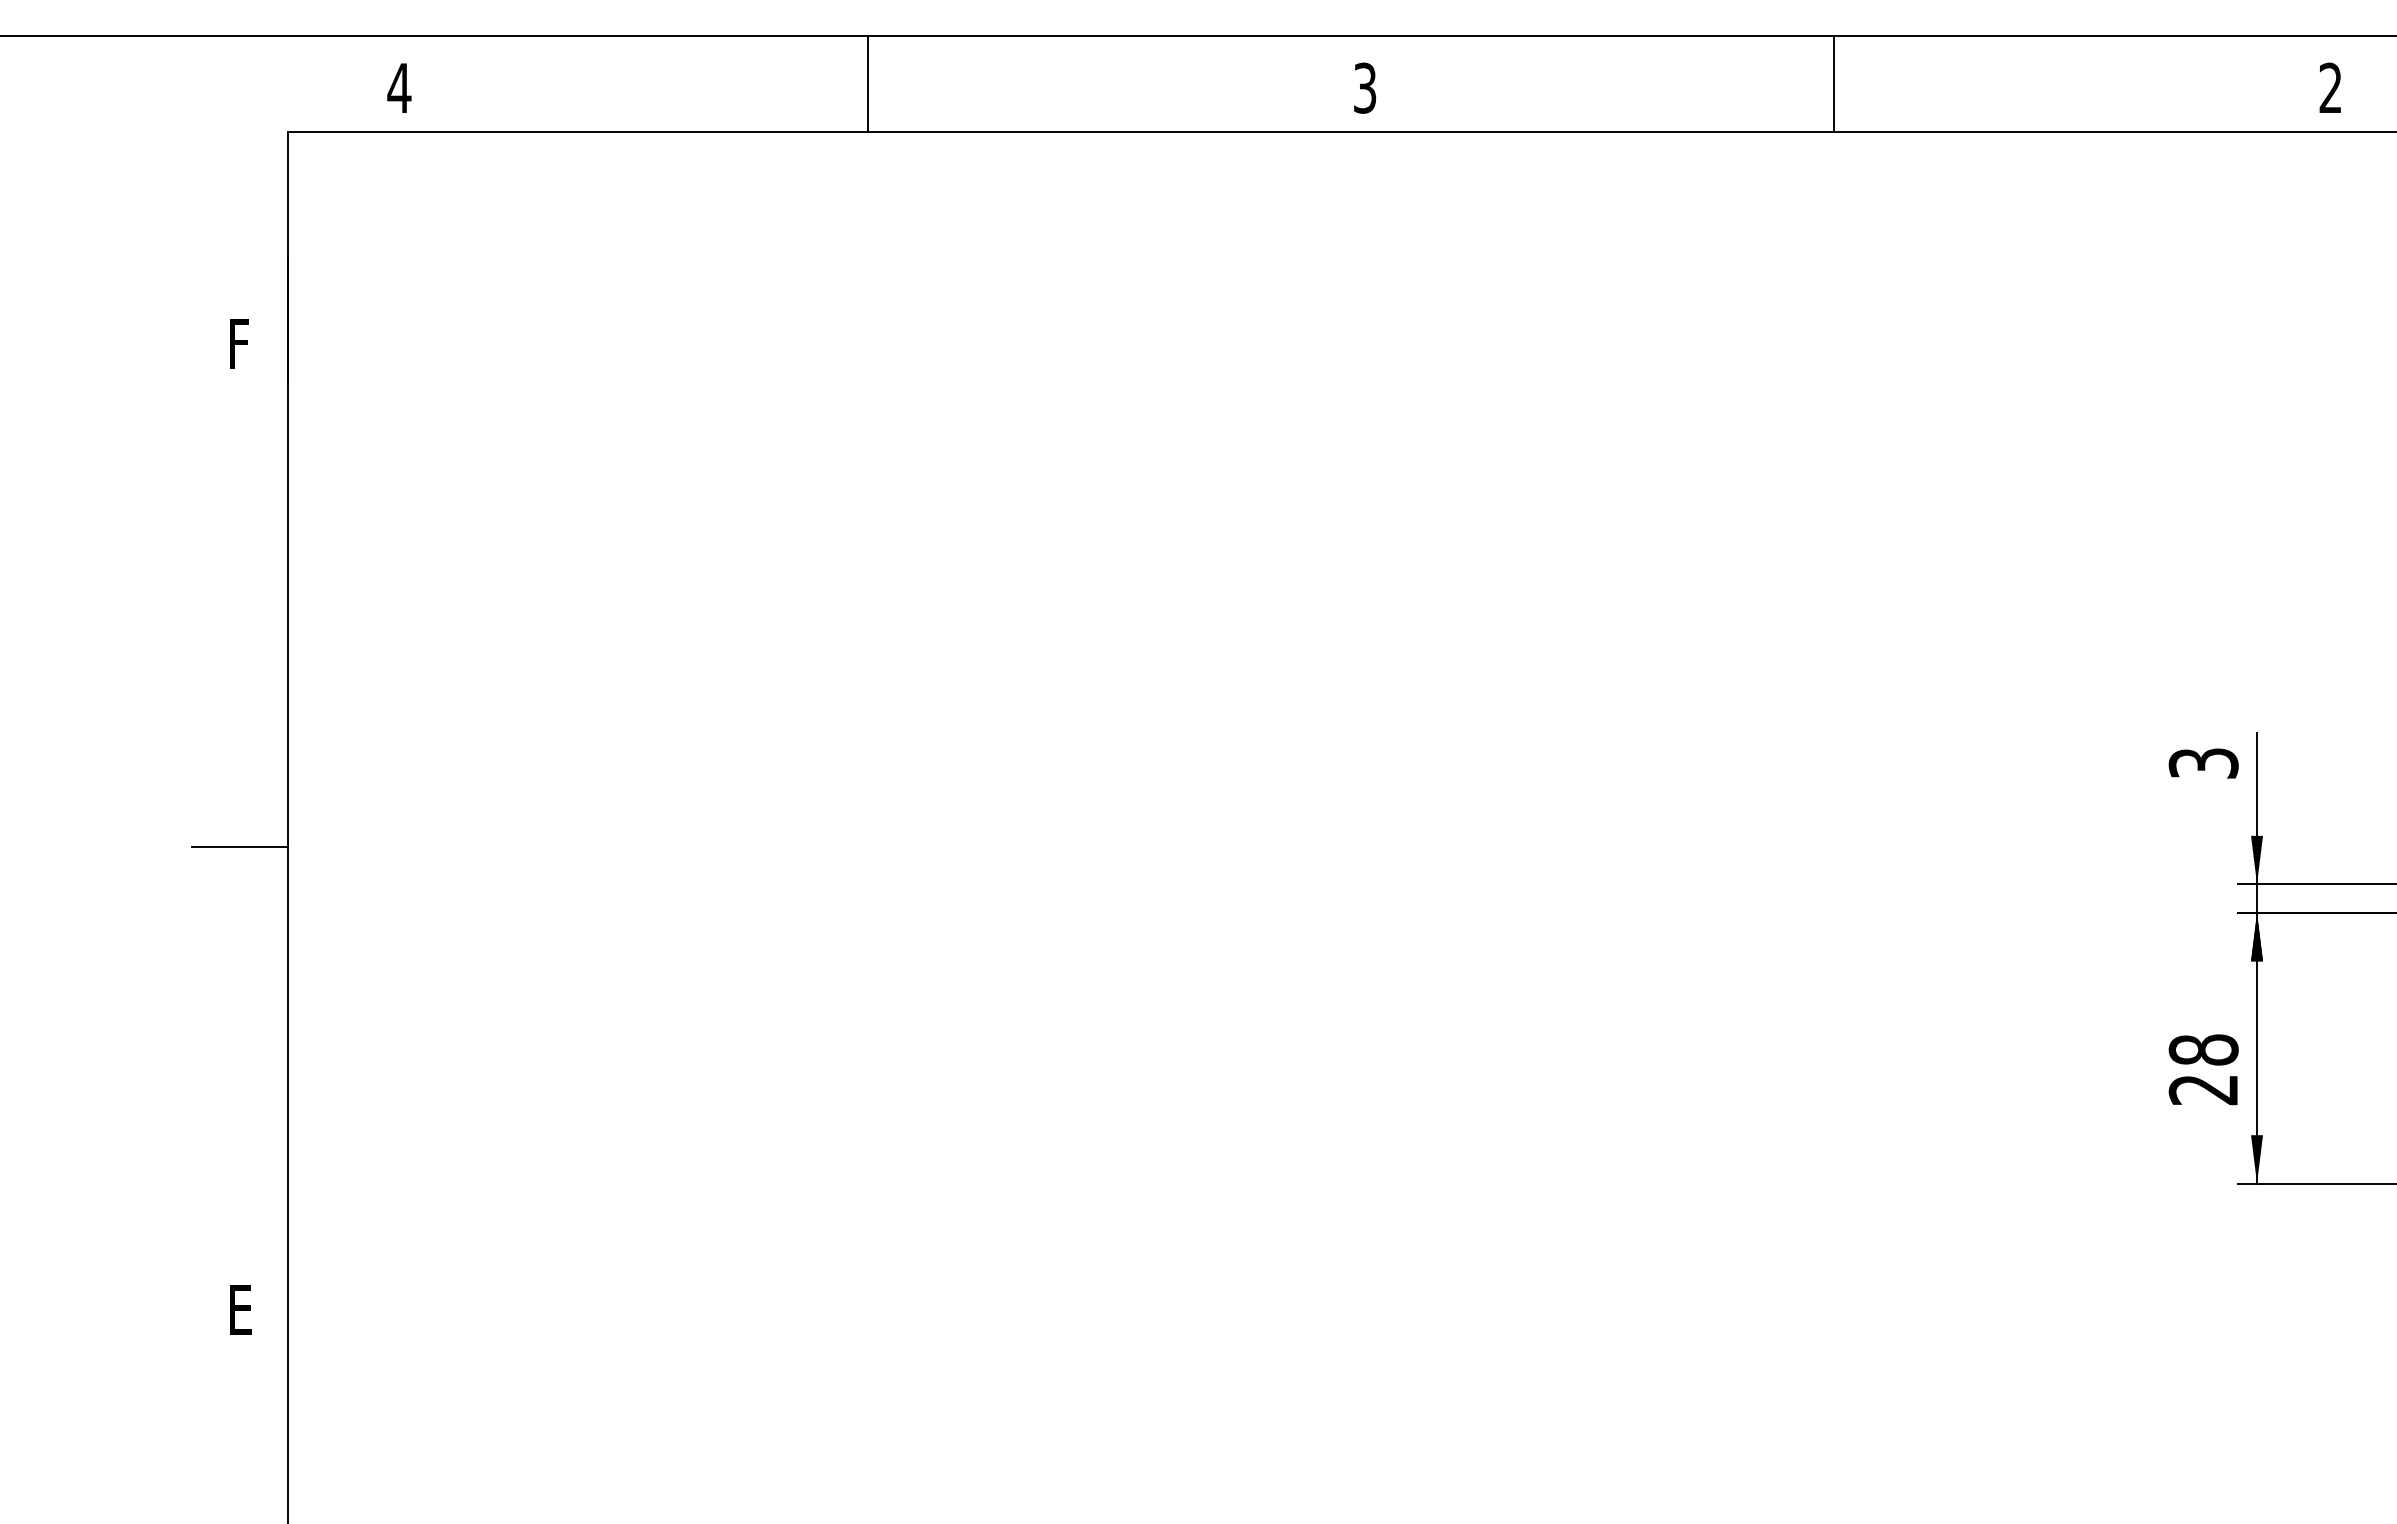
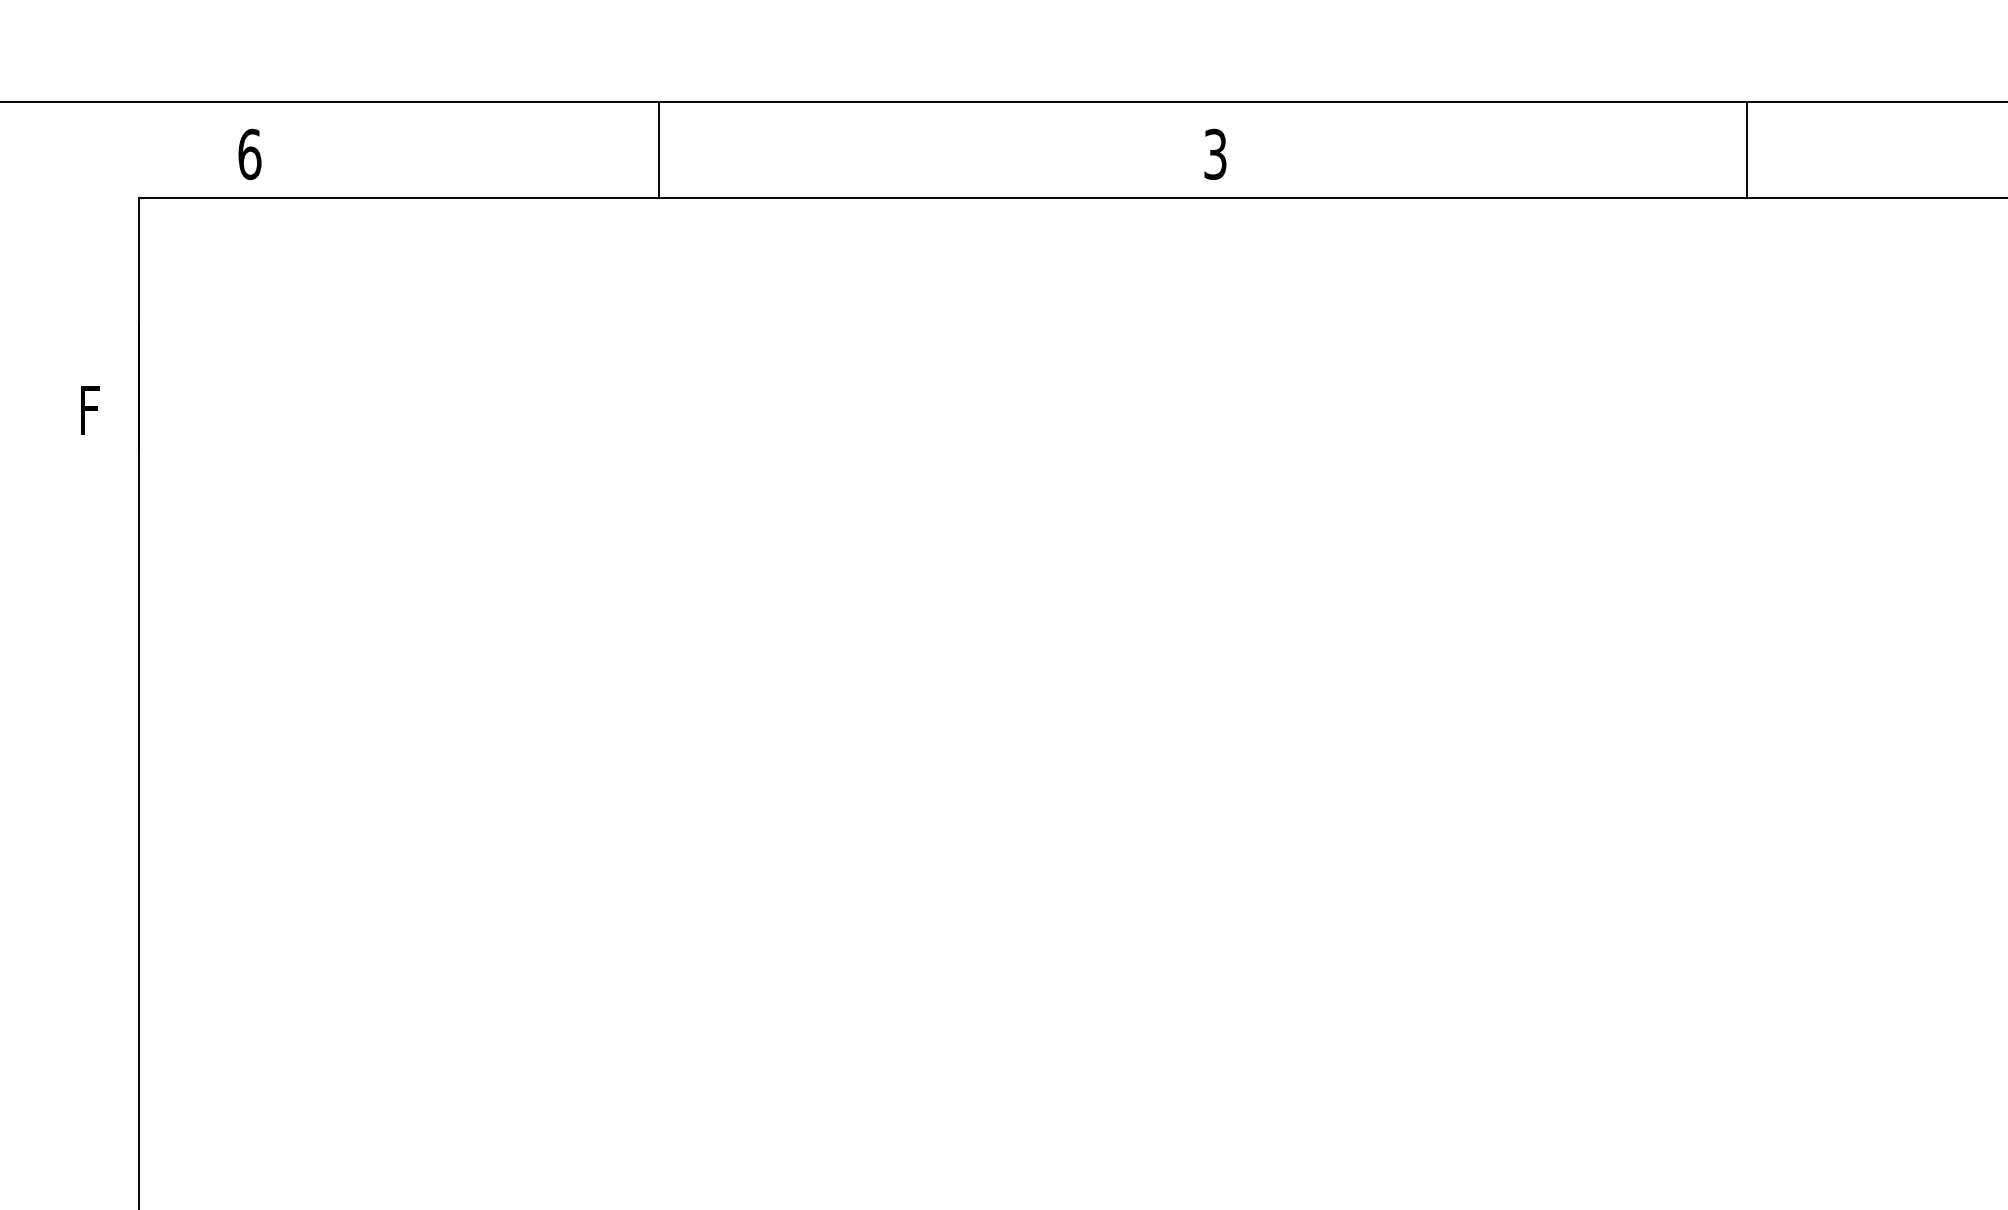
line: (867, 83) -> (658, 149), moved
line: (1833, 83) -> (1746, 149), moved
text: (399, 87) -> (249, 153), 4 -> 6
line: (239, 846) -> (89, 912), removed

